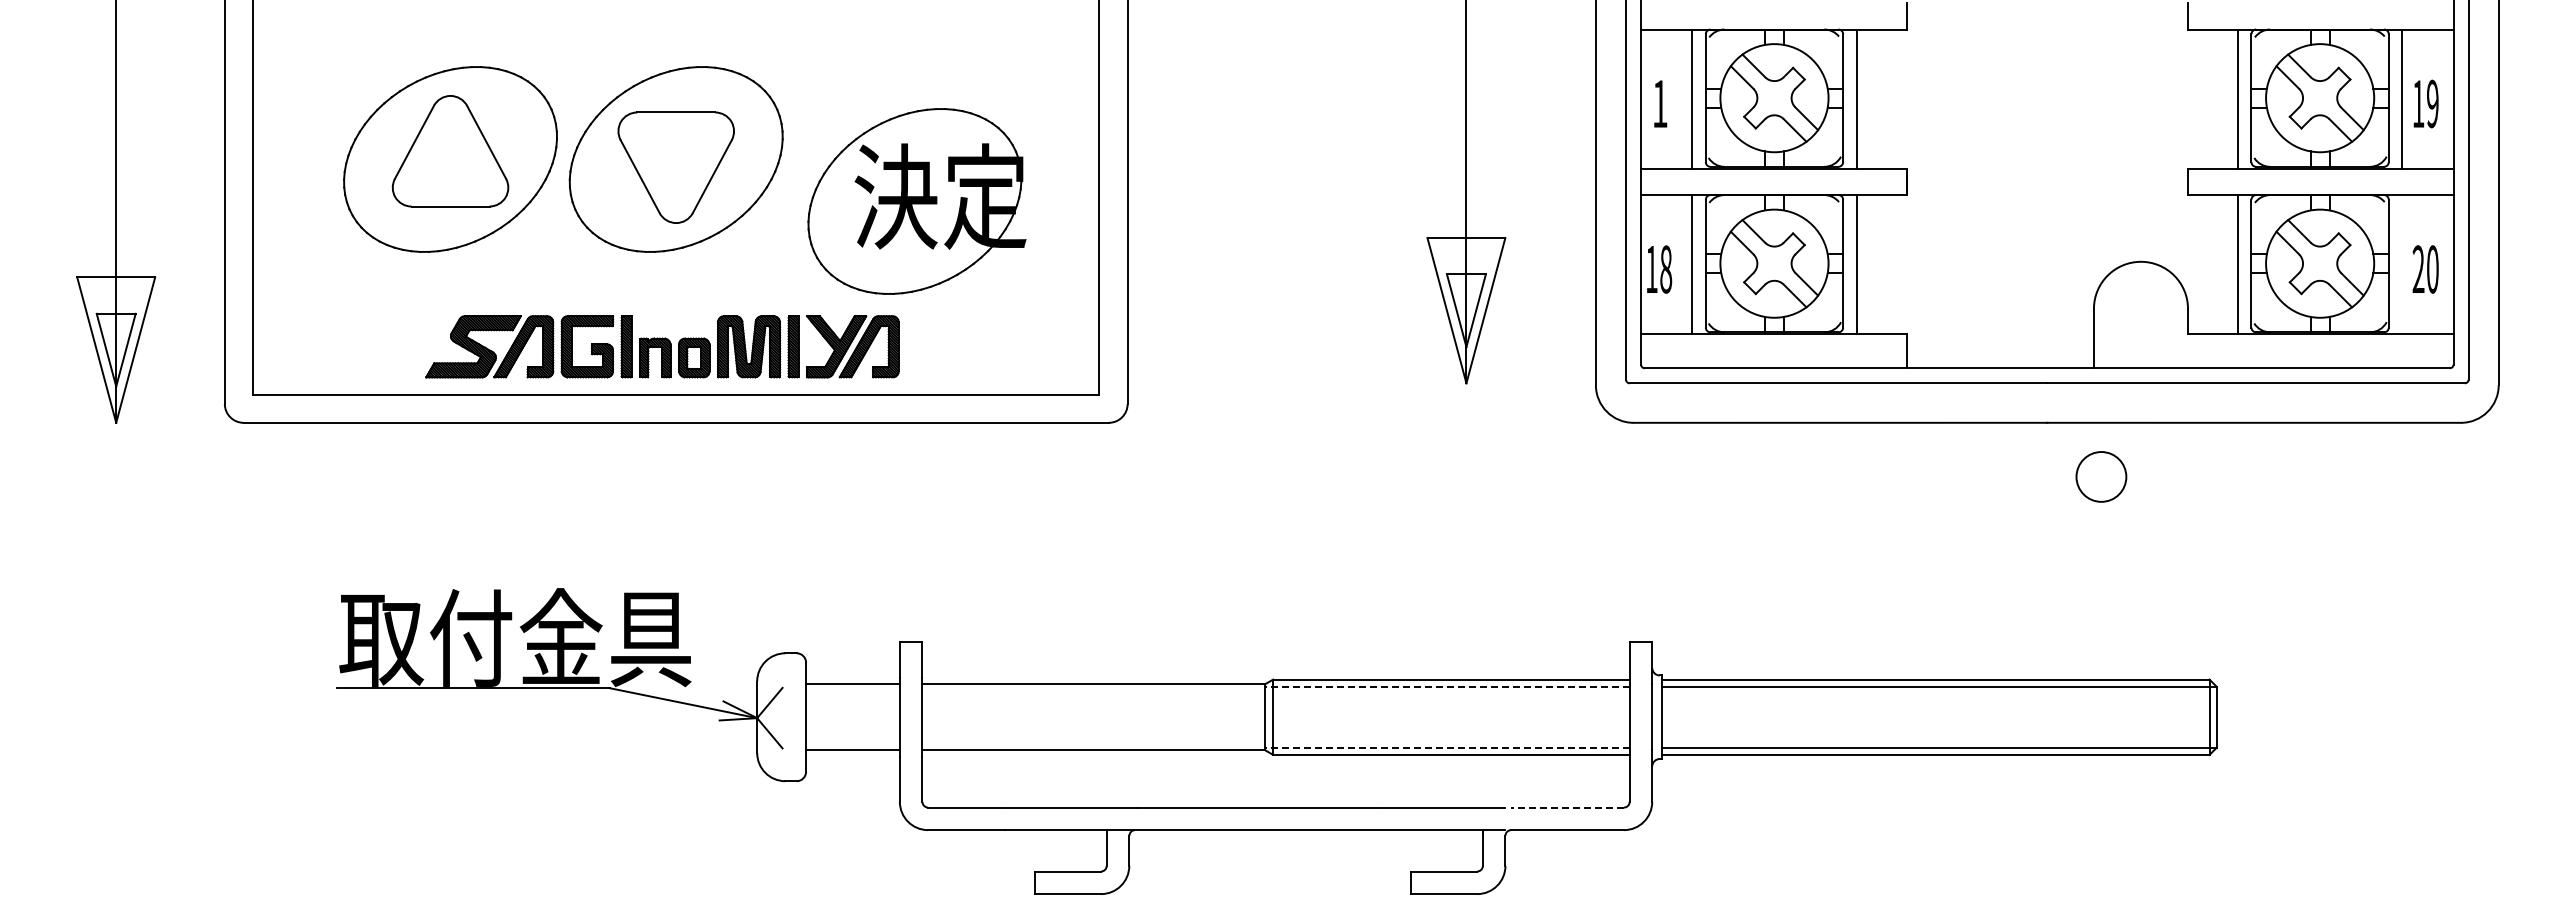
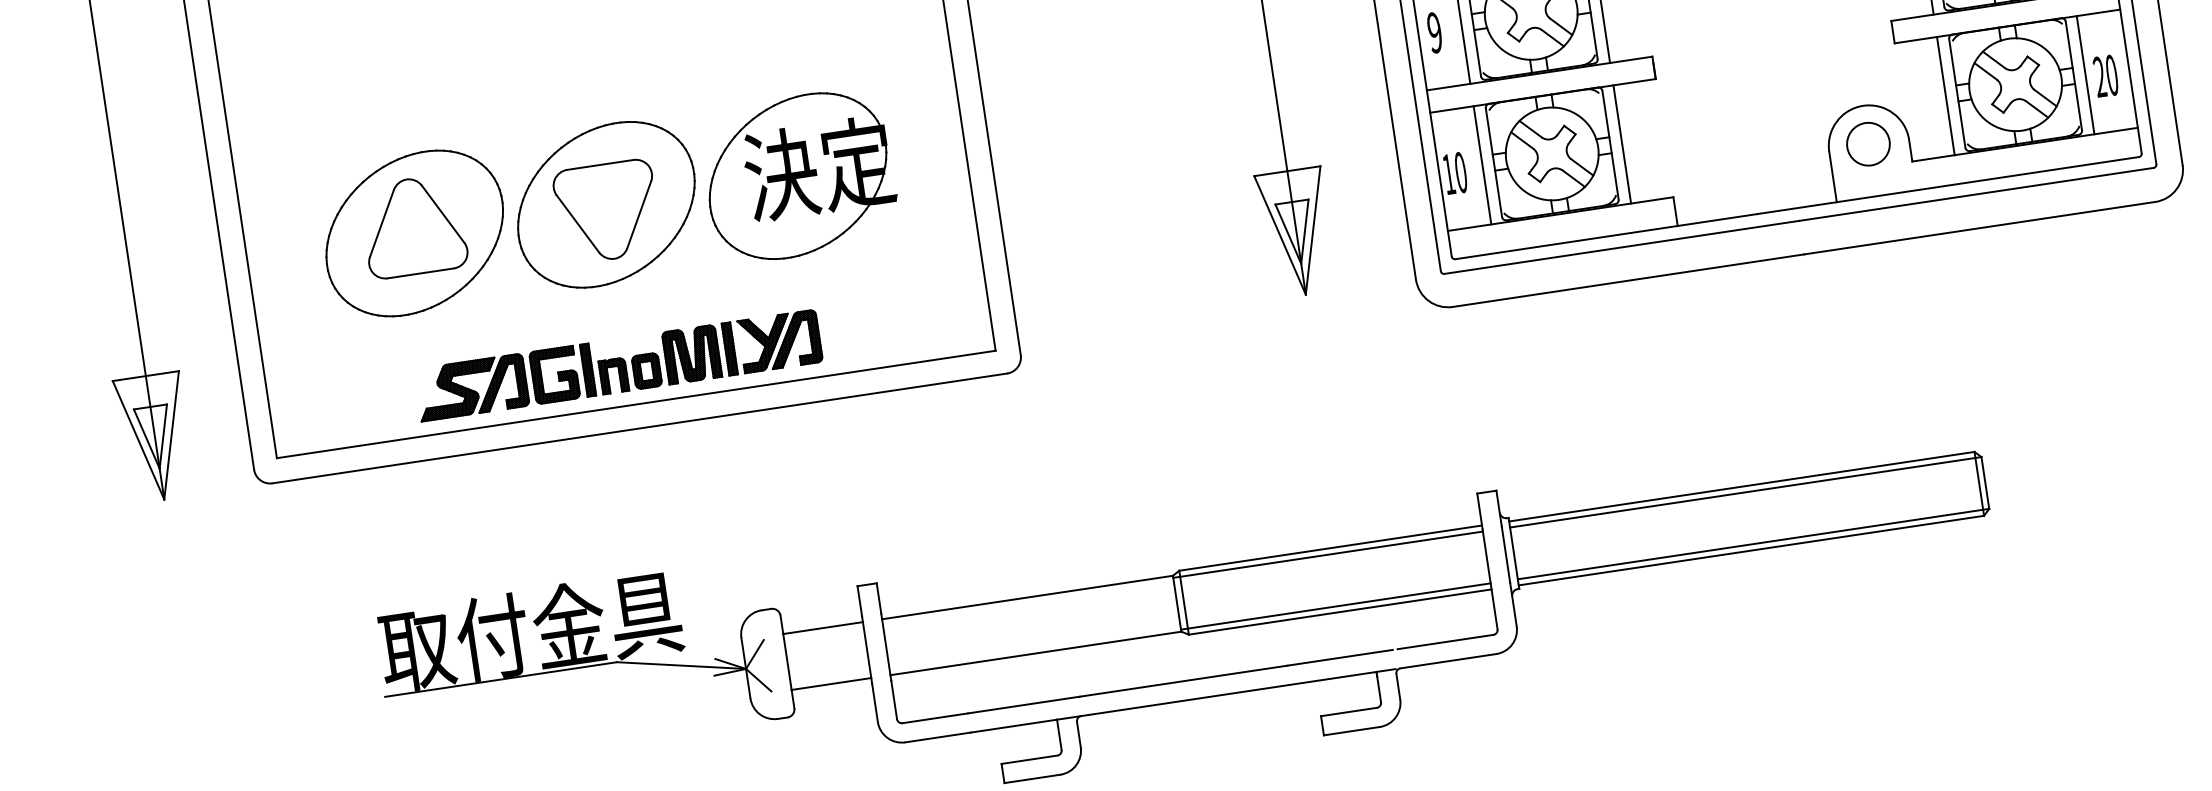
text: (1659, 103) -> (1434, 32), 1 -> 9
part: (916, 201) -> (799, 176), moved
line: (2402, 264) -> (2085, 74), added
text: (1666, 269) -> (1461, 172), 18 -> 10
circle: (2101, 476) -> (1868, 143), moved
line: (1446, 686) -> (1327, 554), dashed -> solid
line: (1446, 747) -> (1335, 606), dashed -> solid
line: (1567, 807) -> (1445, 641), dashed -> solid

